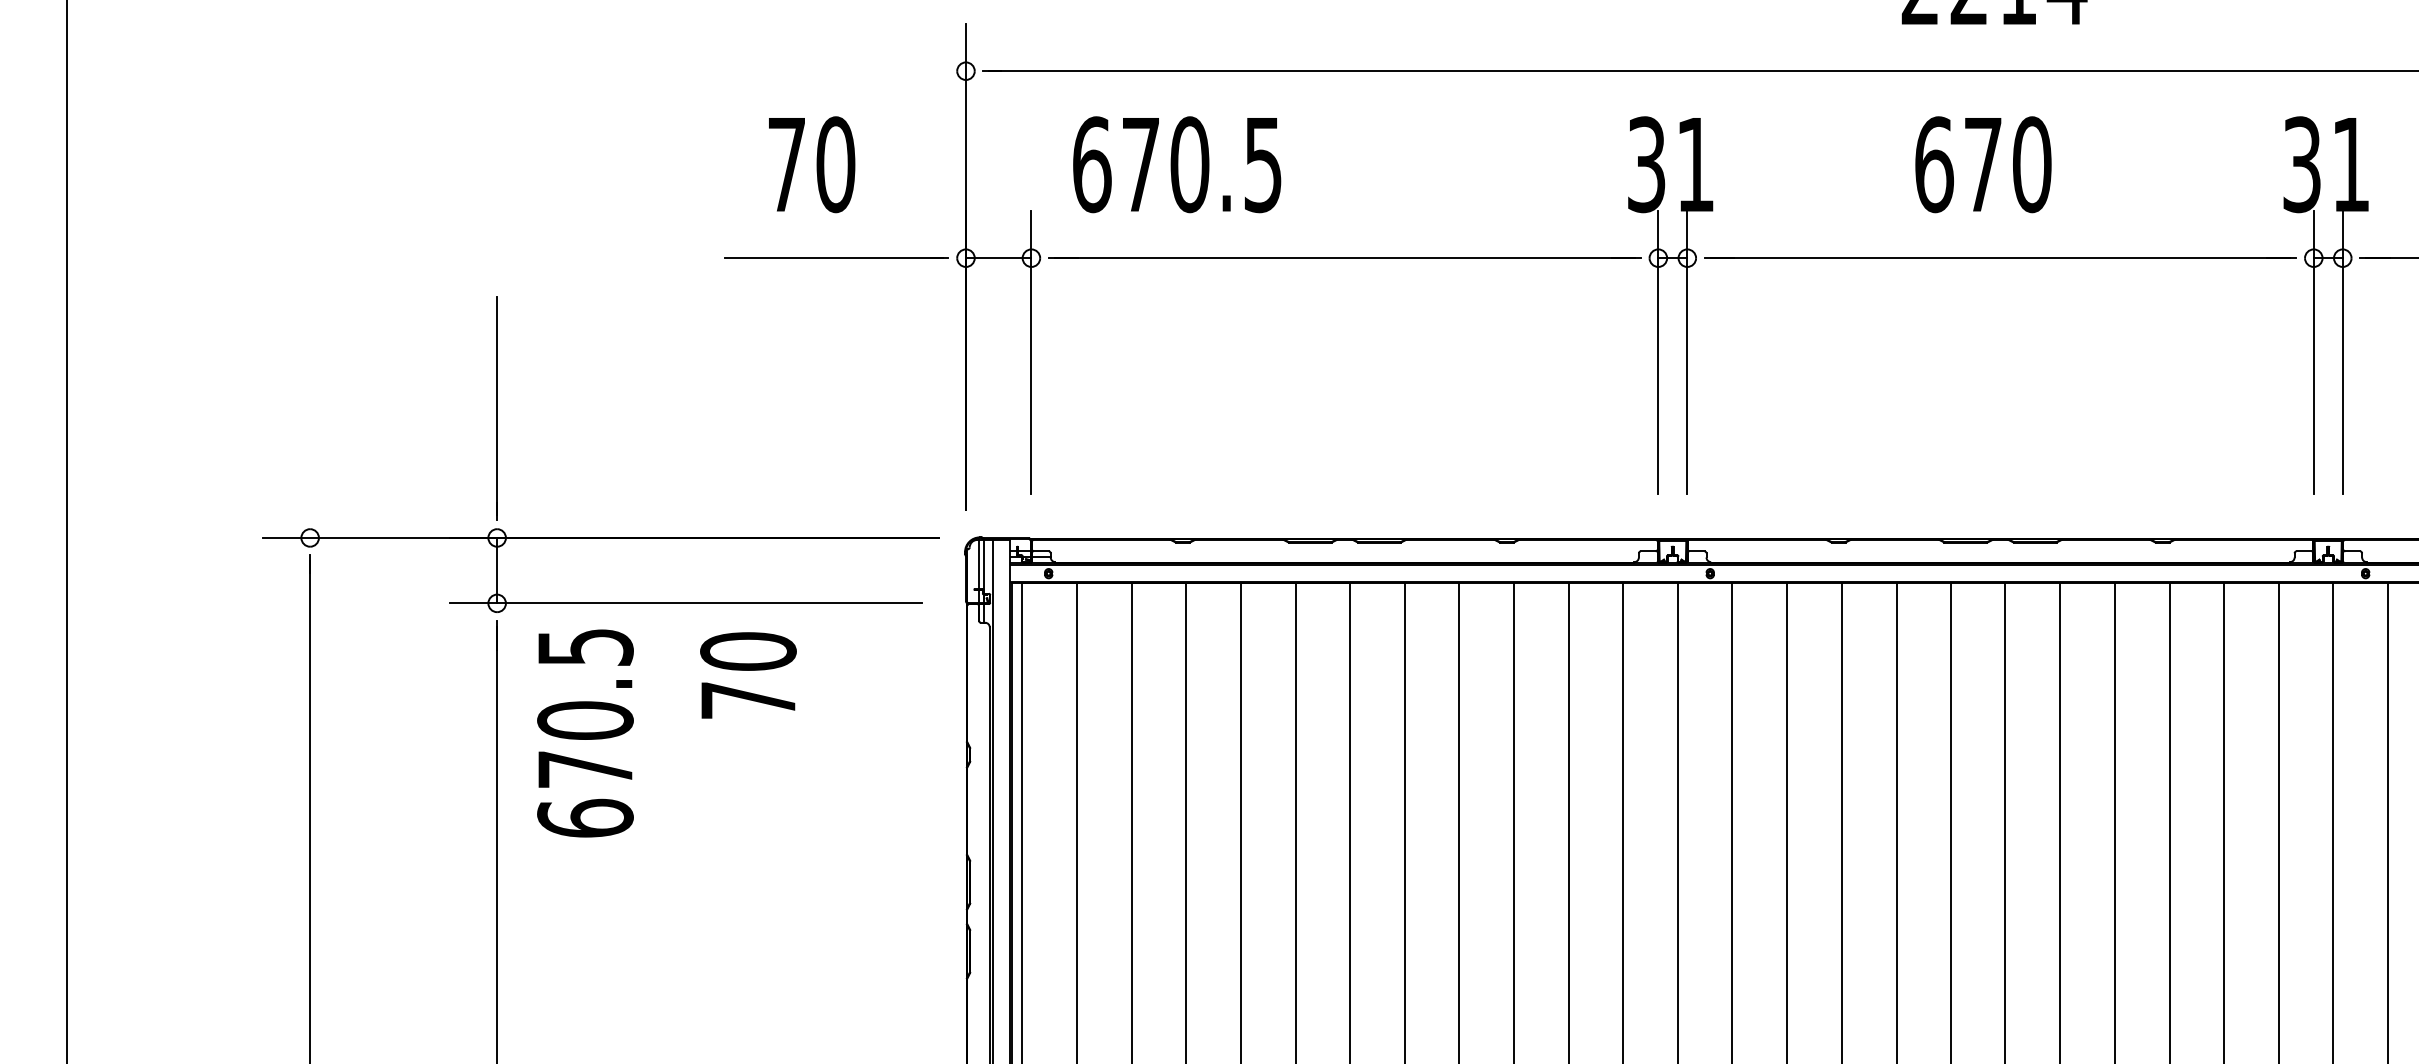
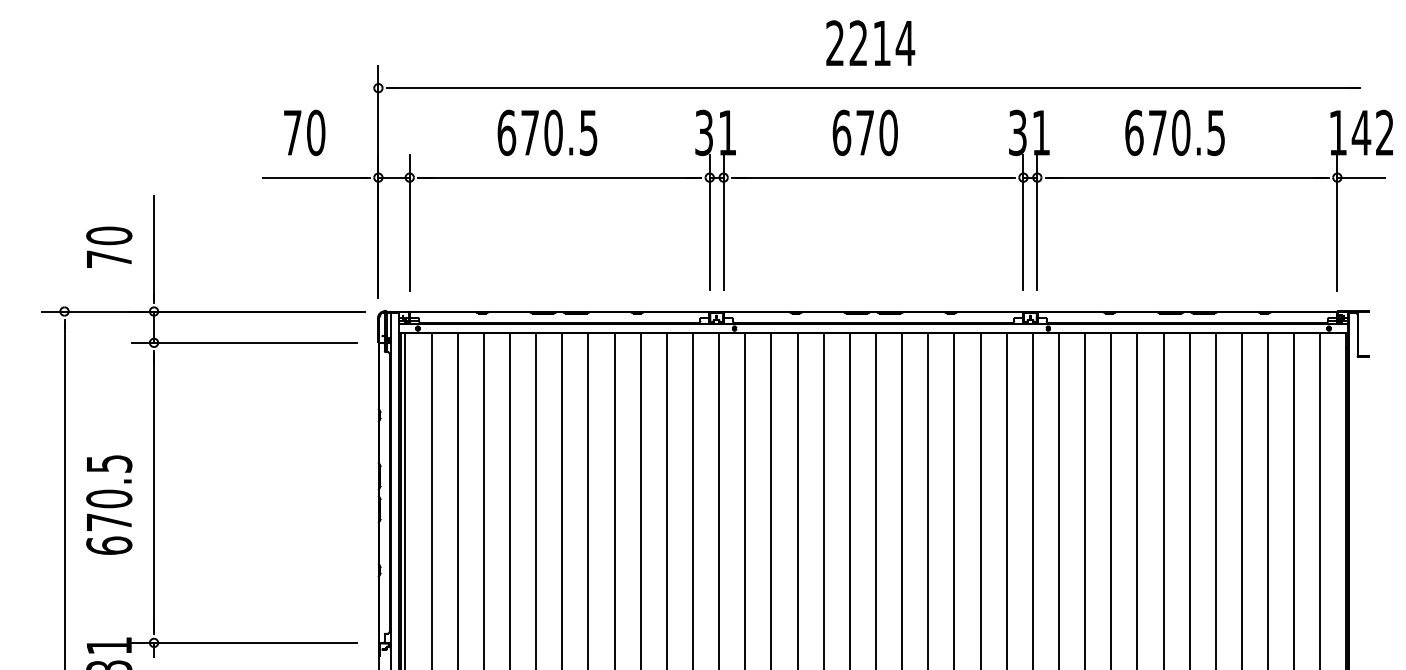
text: (1177, 163) -> (547, 132), moved
text: (748, 673) -> (109, 246), moved
text: (585, 732) -> (109, 504), moved

